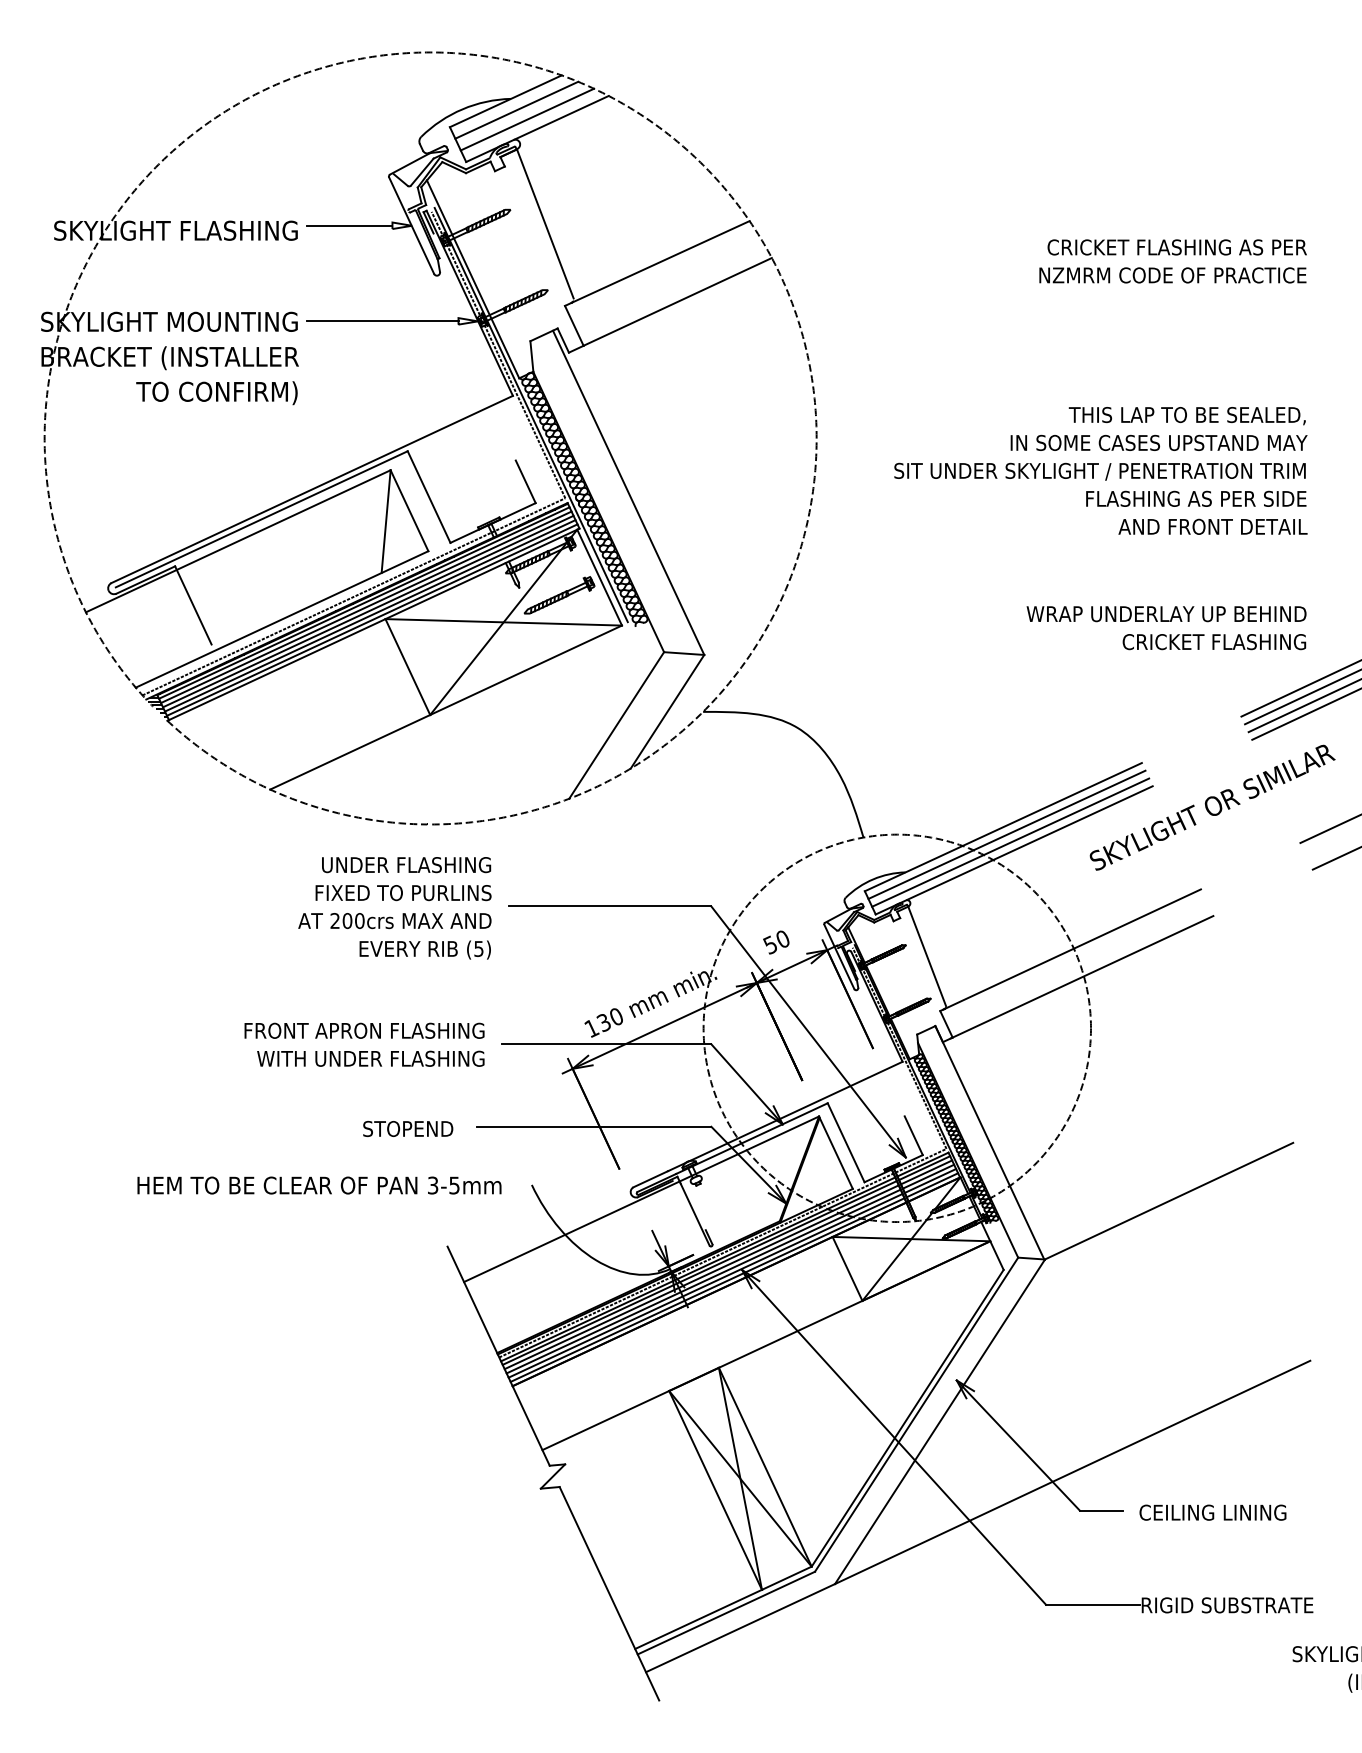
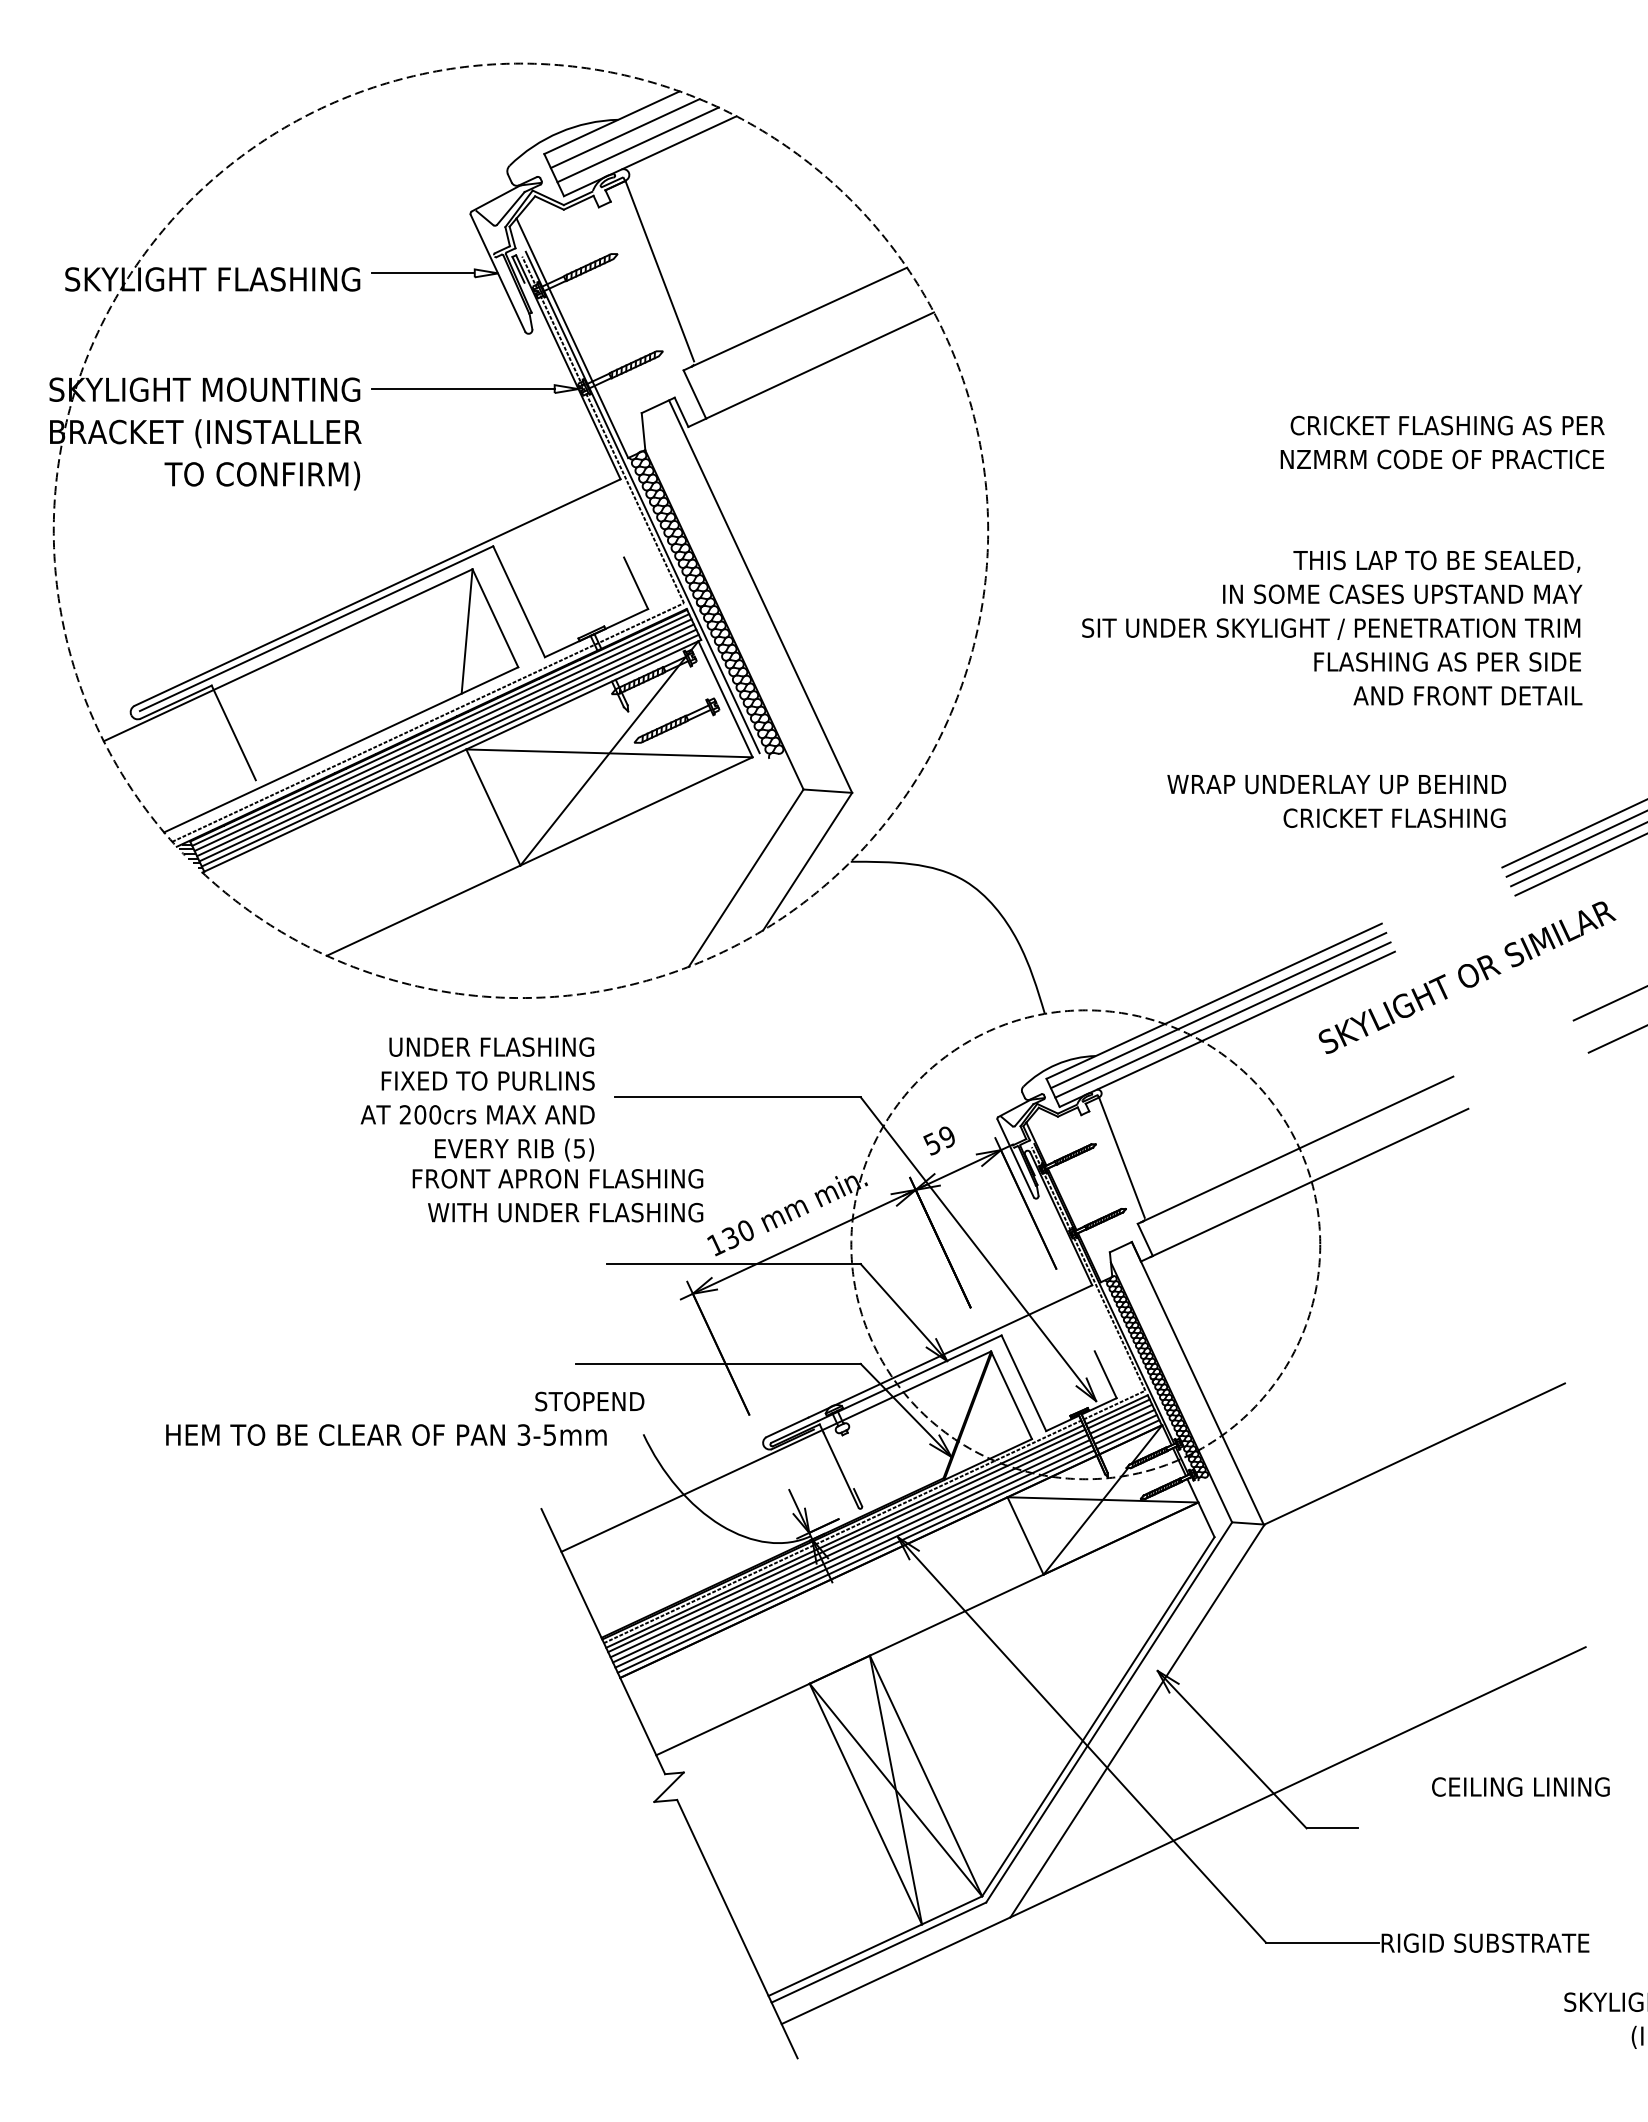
text: (1173, 261) -> (1442, 442), moved
text: (1101, 470) -> (1332, 627), moved
text: (1166, 628) -> (1336, 801), moved
text: (783, 939) -> (947, 1137), 50 -> 59
text: (364, 1044) -> (557, 1195), moved
text: (407, 1128) -> (589, 1401), moved
text: (1212, 1512) -> (1520, 1786), moved

